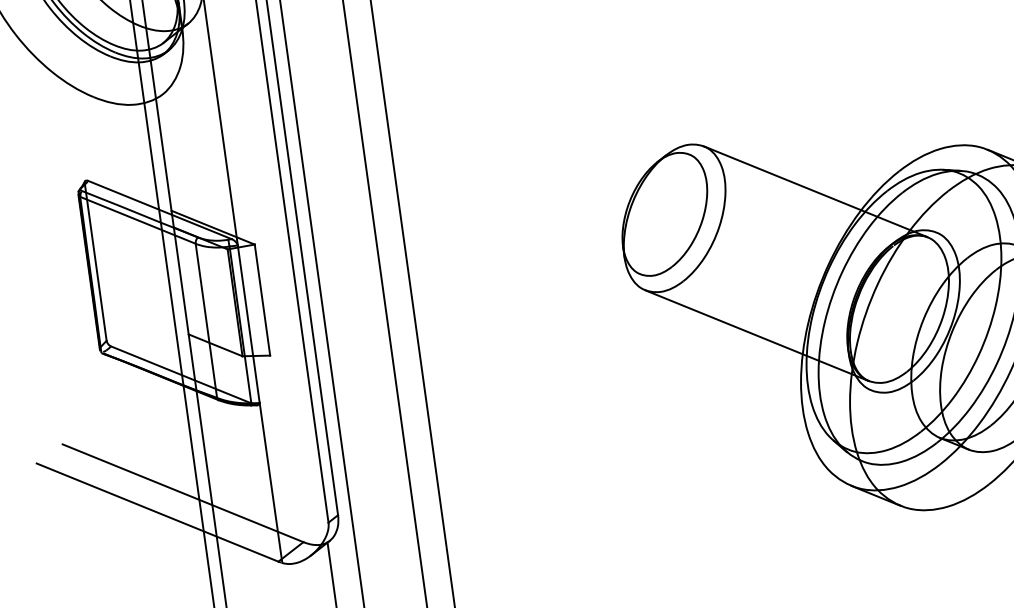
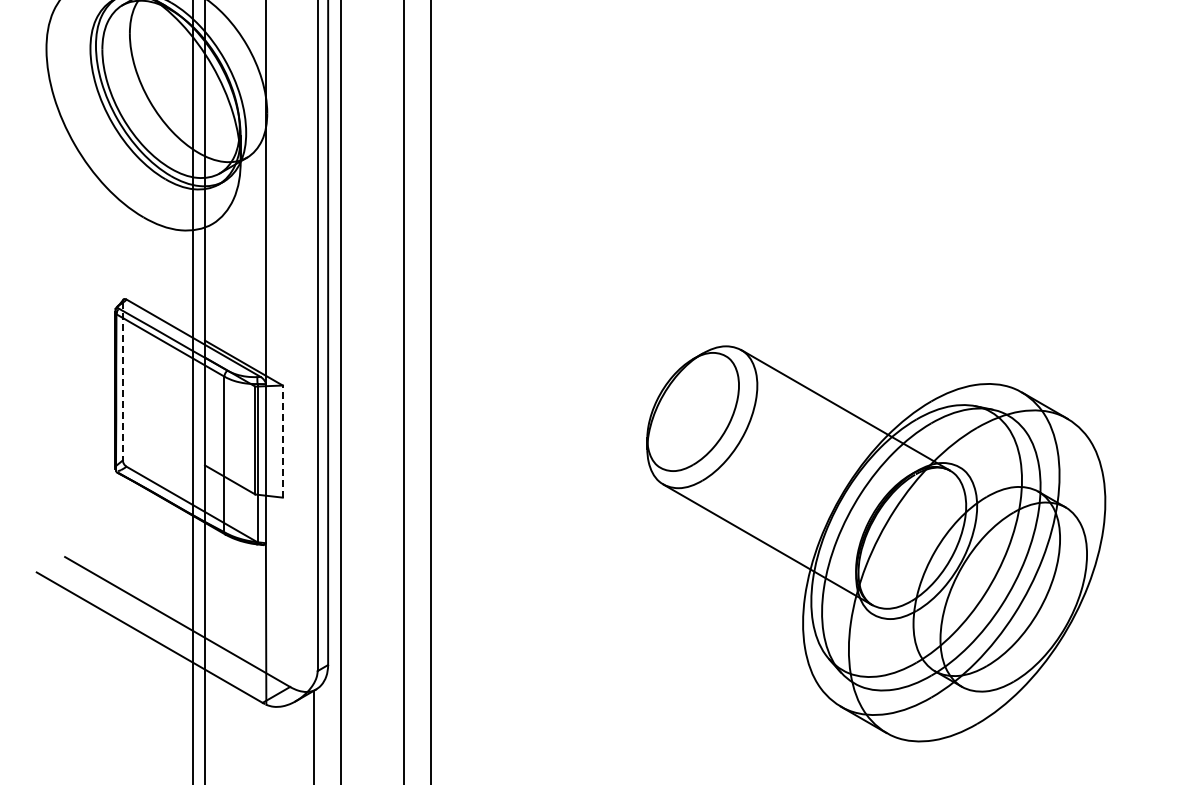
line: (95, 262) -> (122, 381), solid -> dashed
line: (262, 300) -> (282, 441), solid -> dashed

